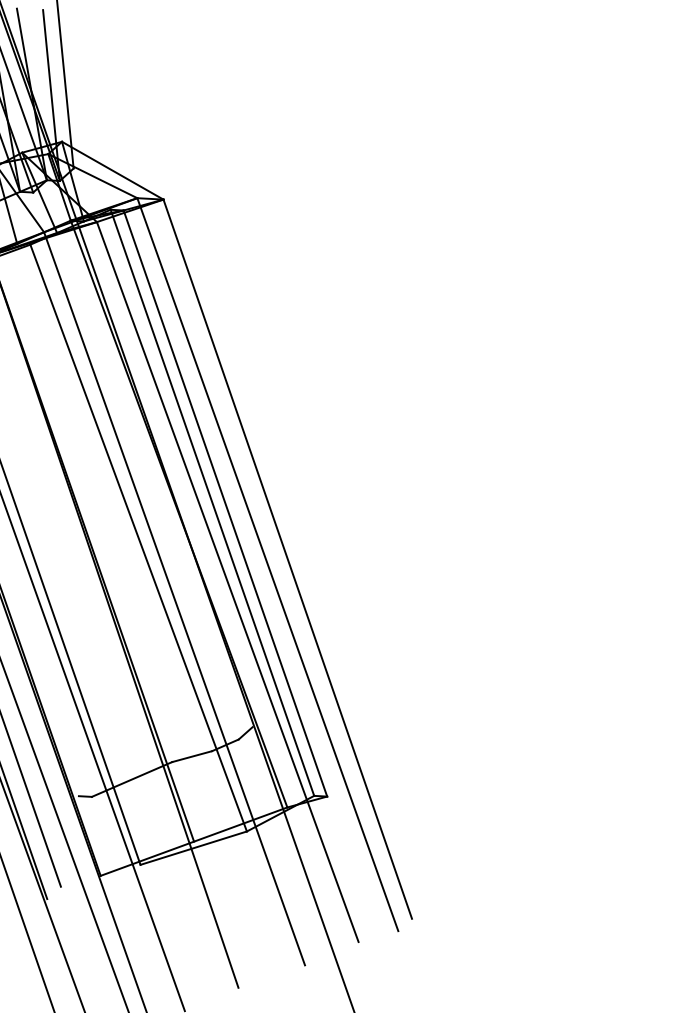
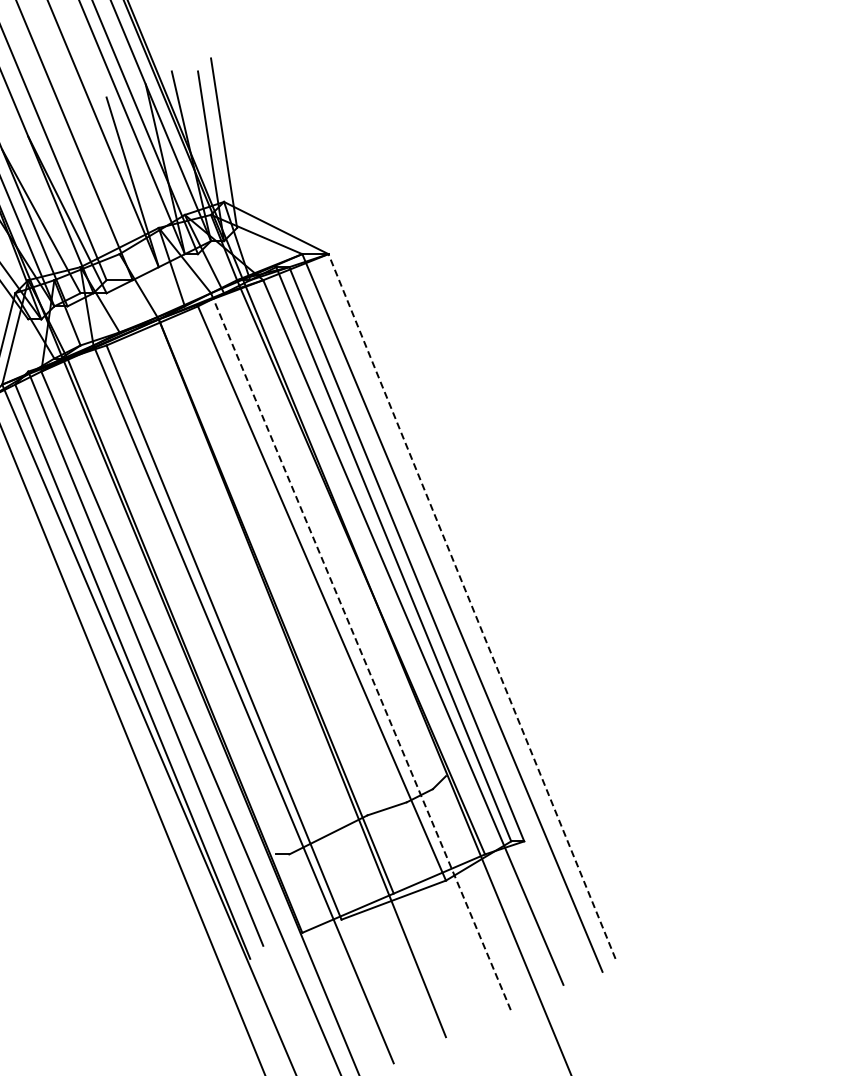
line: (287, 559) -> (471, 606), solid -> dashed
line: (174, 599) -> (361, 652), solid -> dashed

